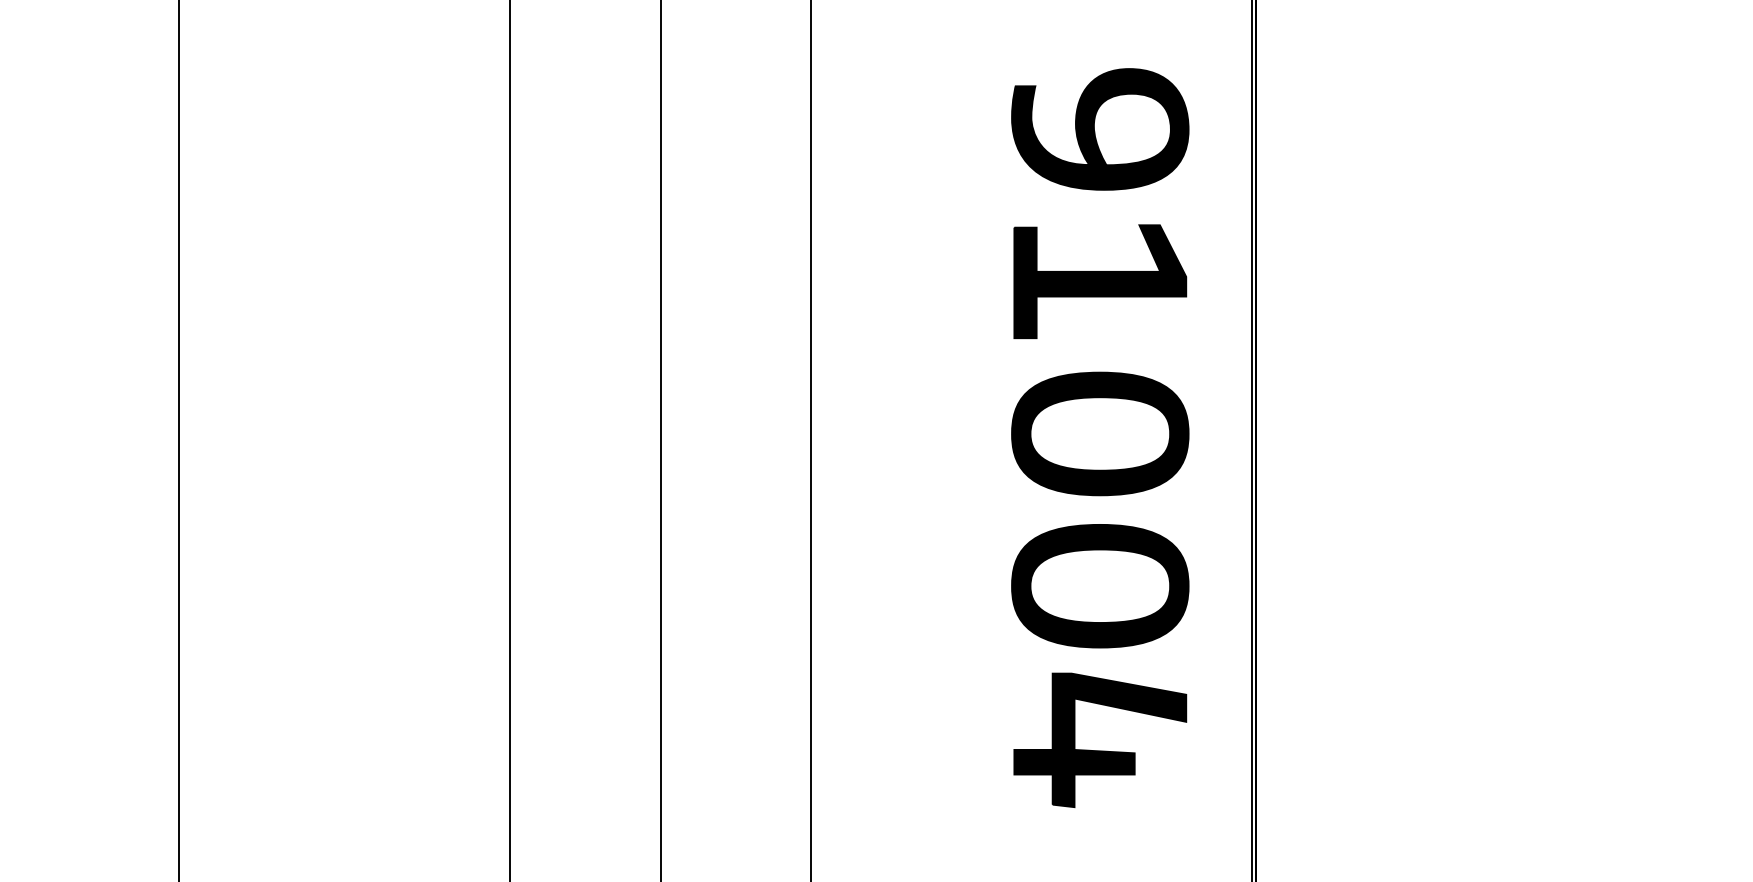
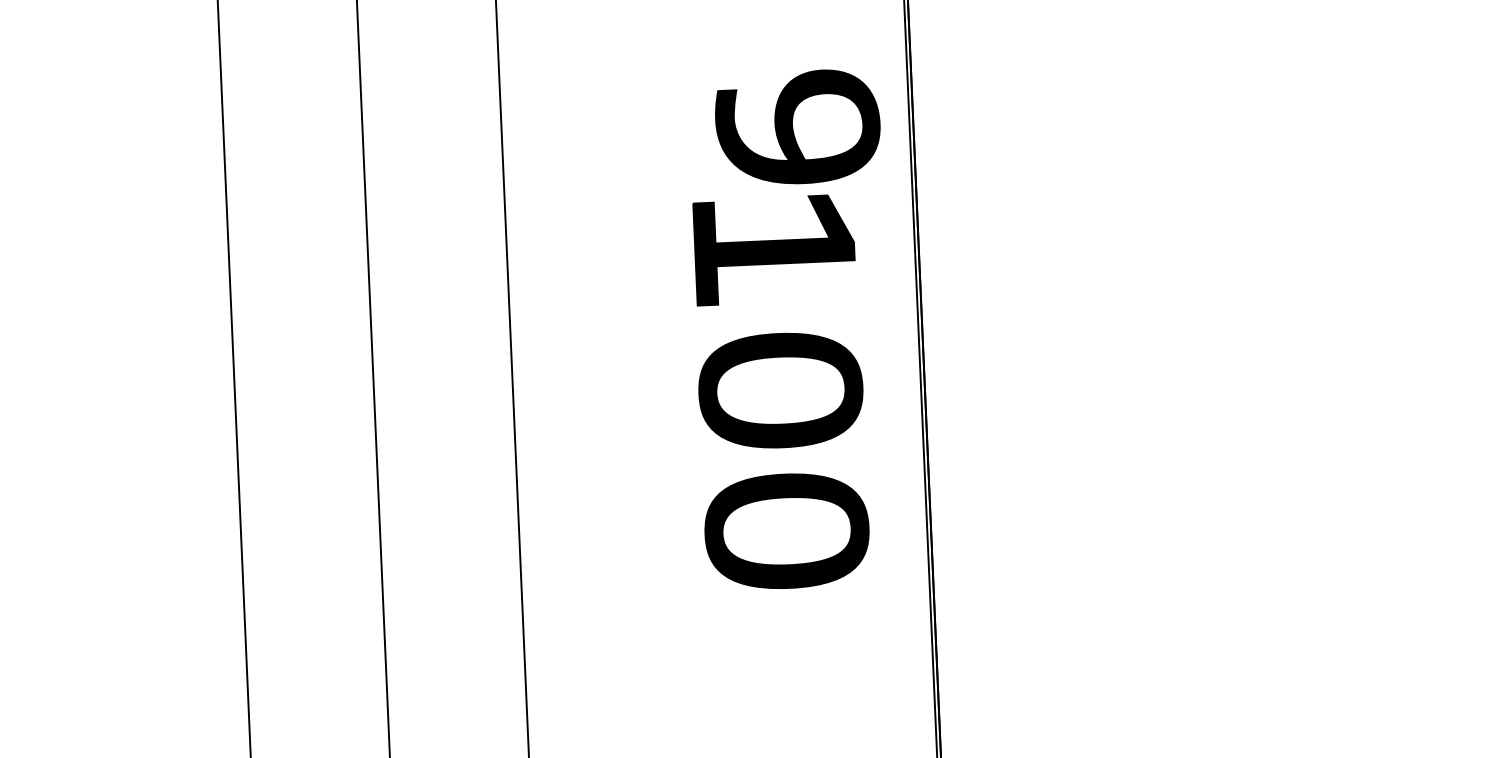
part: (1100, 129) -> (798, 127), moved
part: (1100, 750) -> (793, 683), removed

